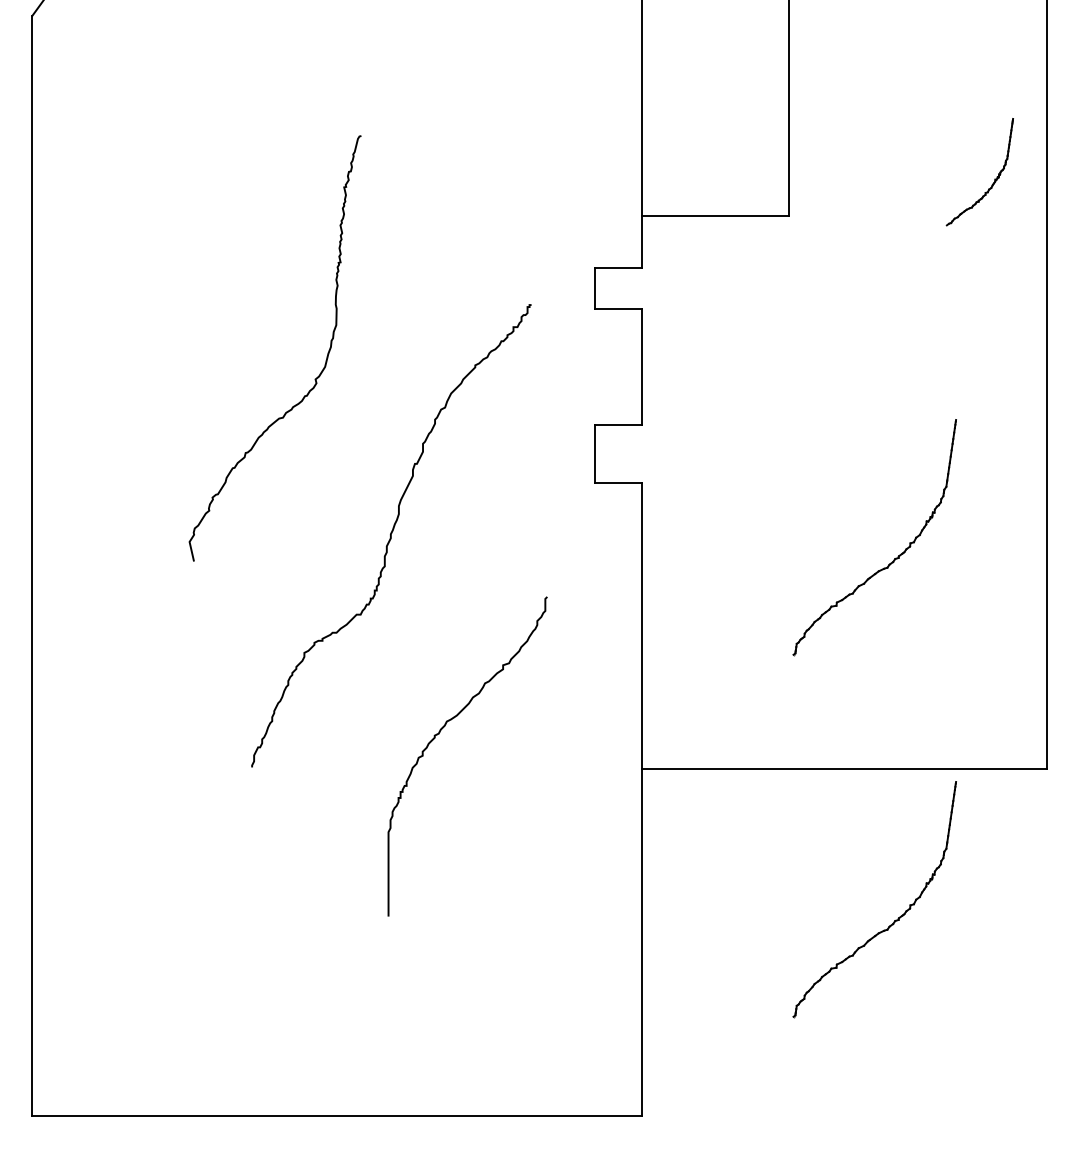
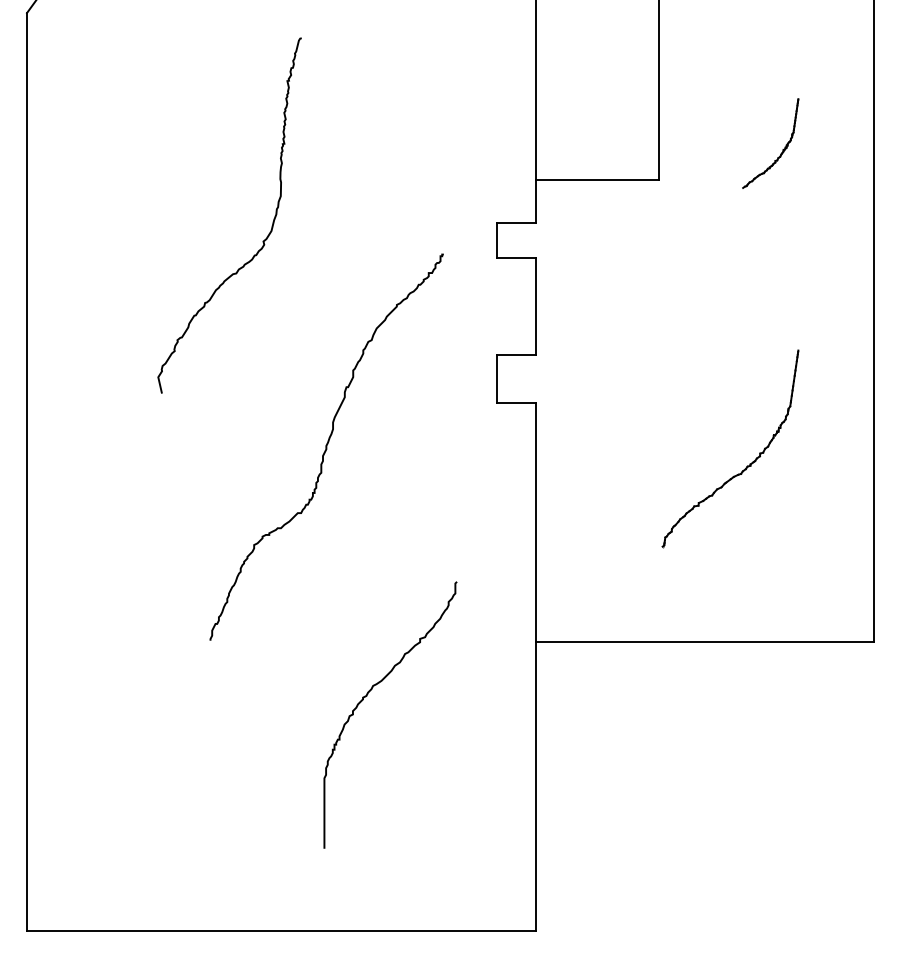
part: (994, 178) -> (782, 148), moved
curve: (314, 379) -> (262, 241), moved
curve: (439, 734) -> (366, 696), moved
part: (895, 919) -> (747, 767), removed

